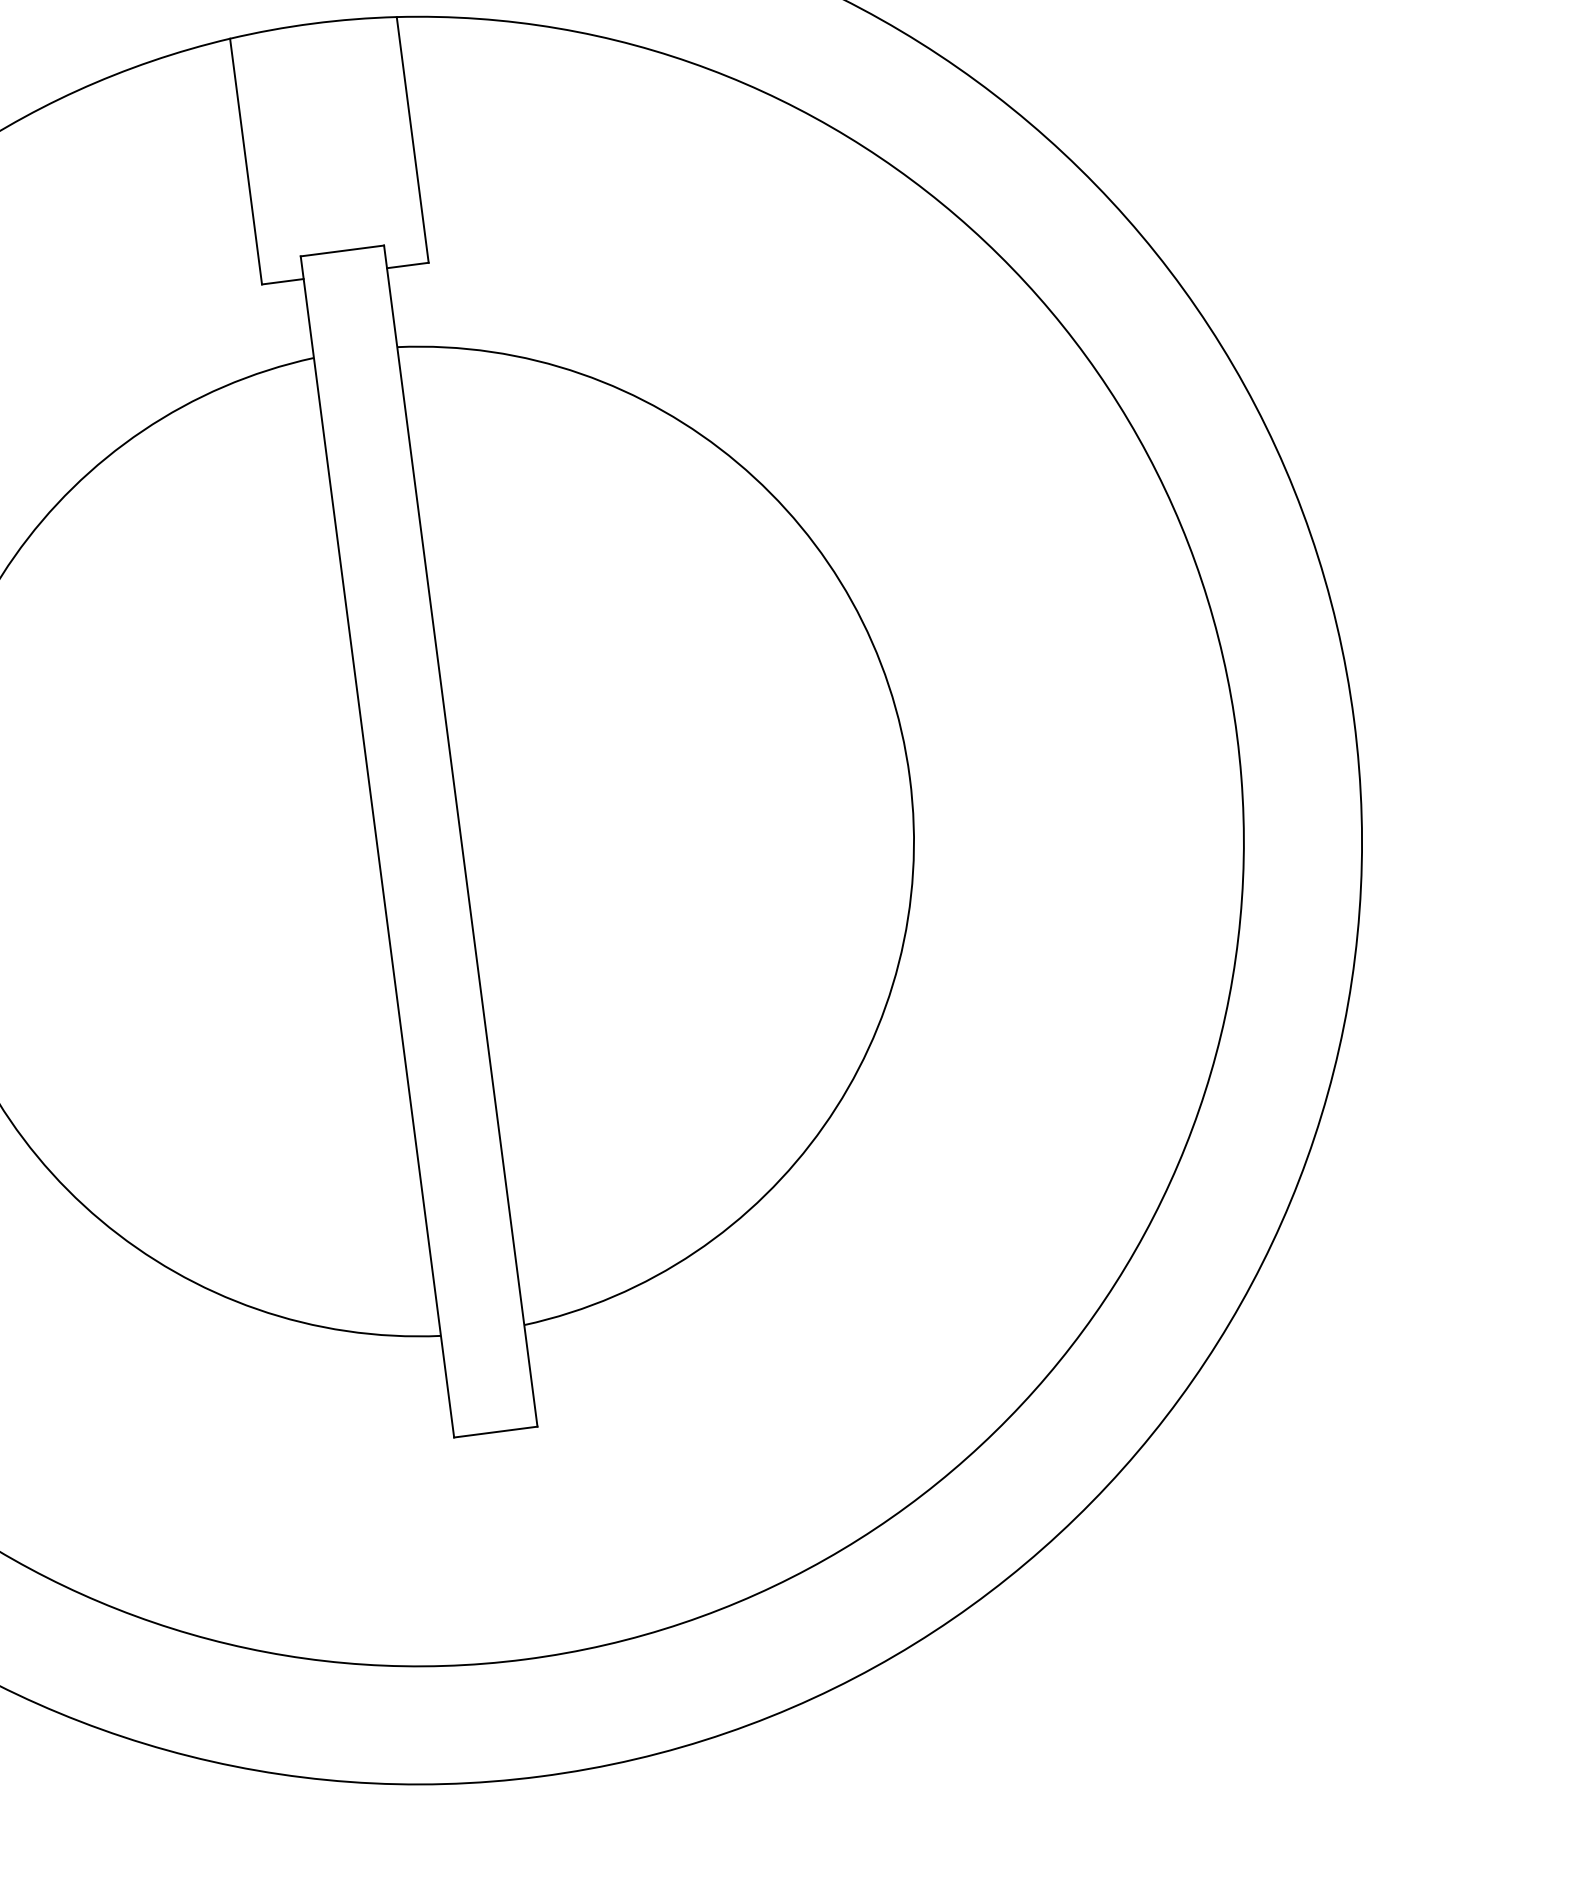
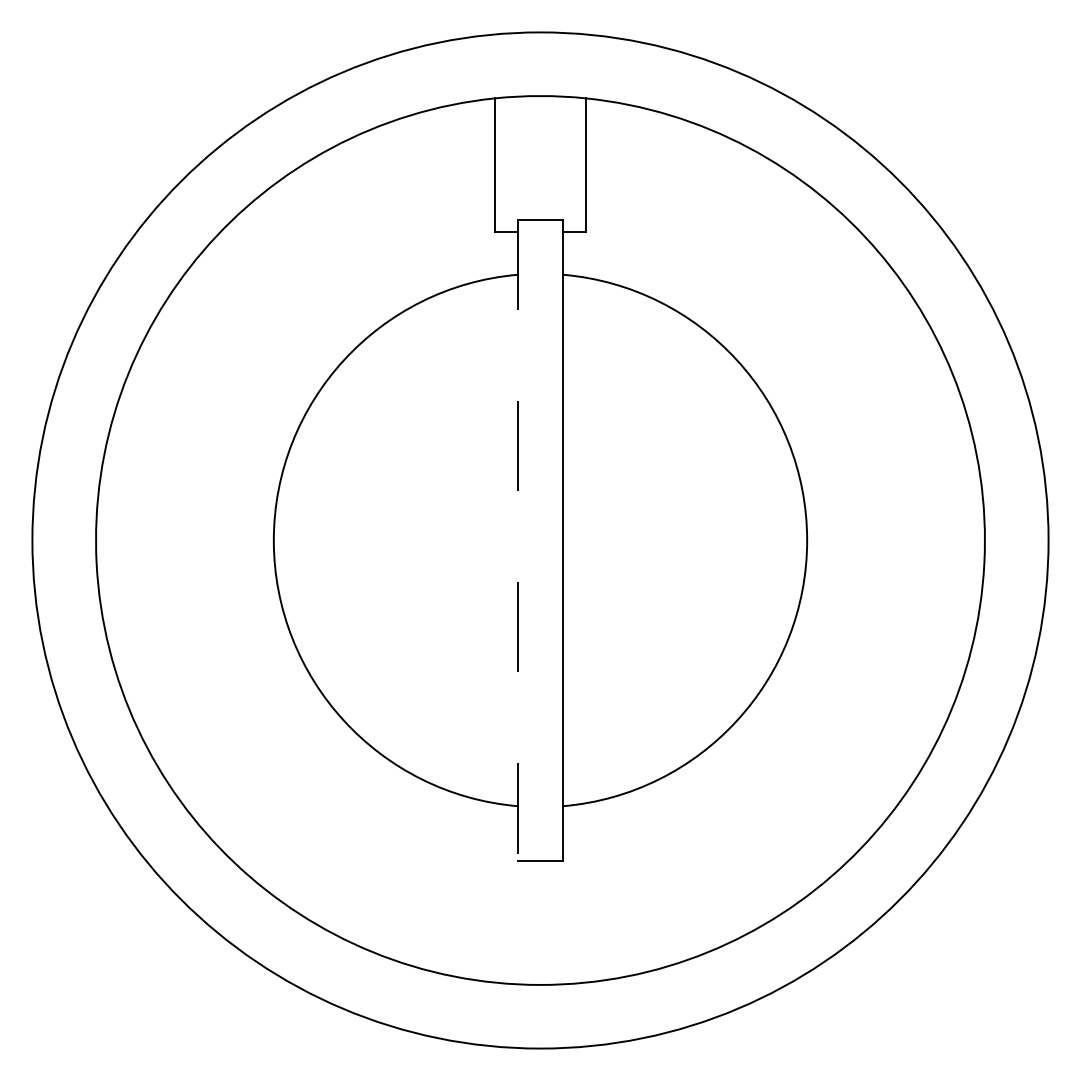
line: (376, 847) -> (517, 540), solid -> dashed

